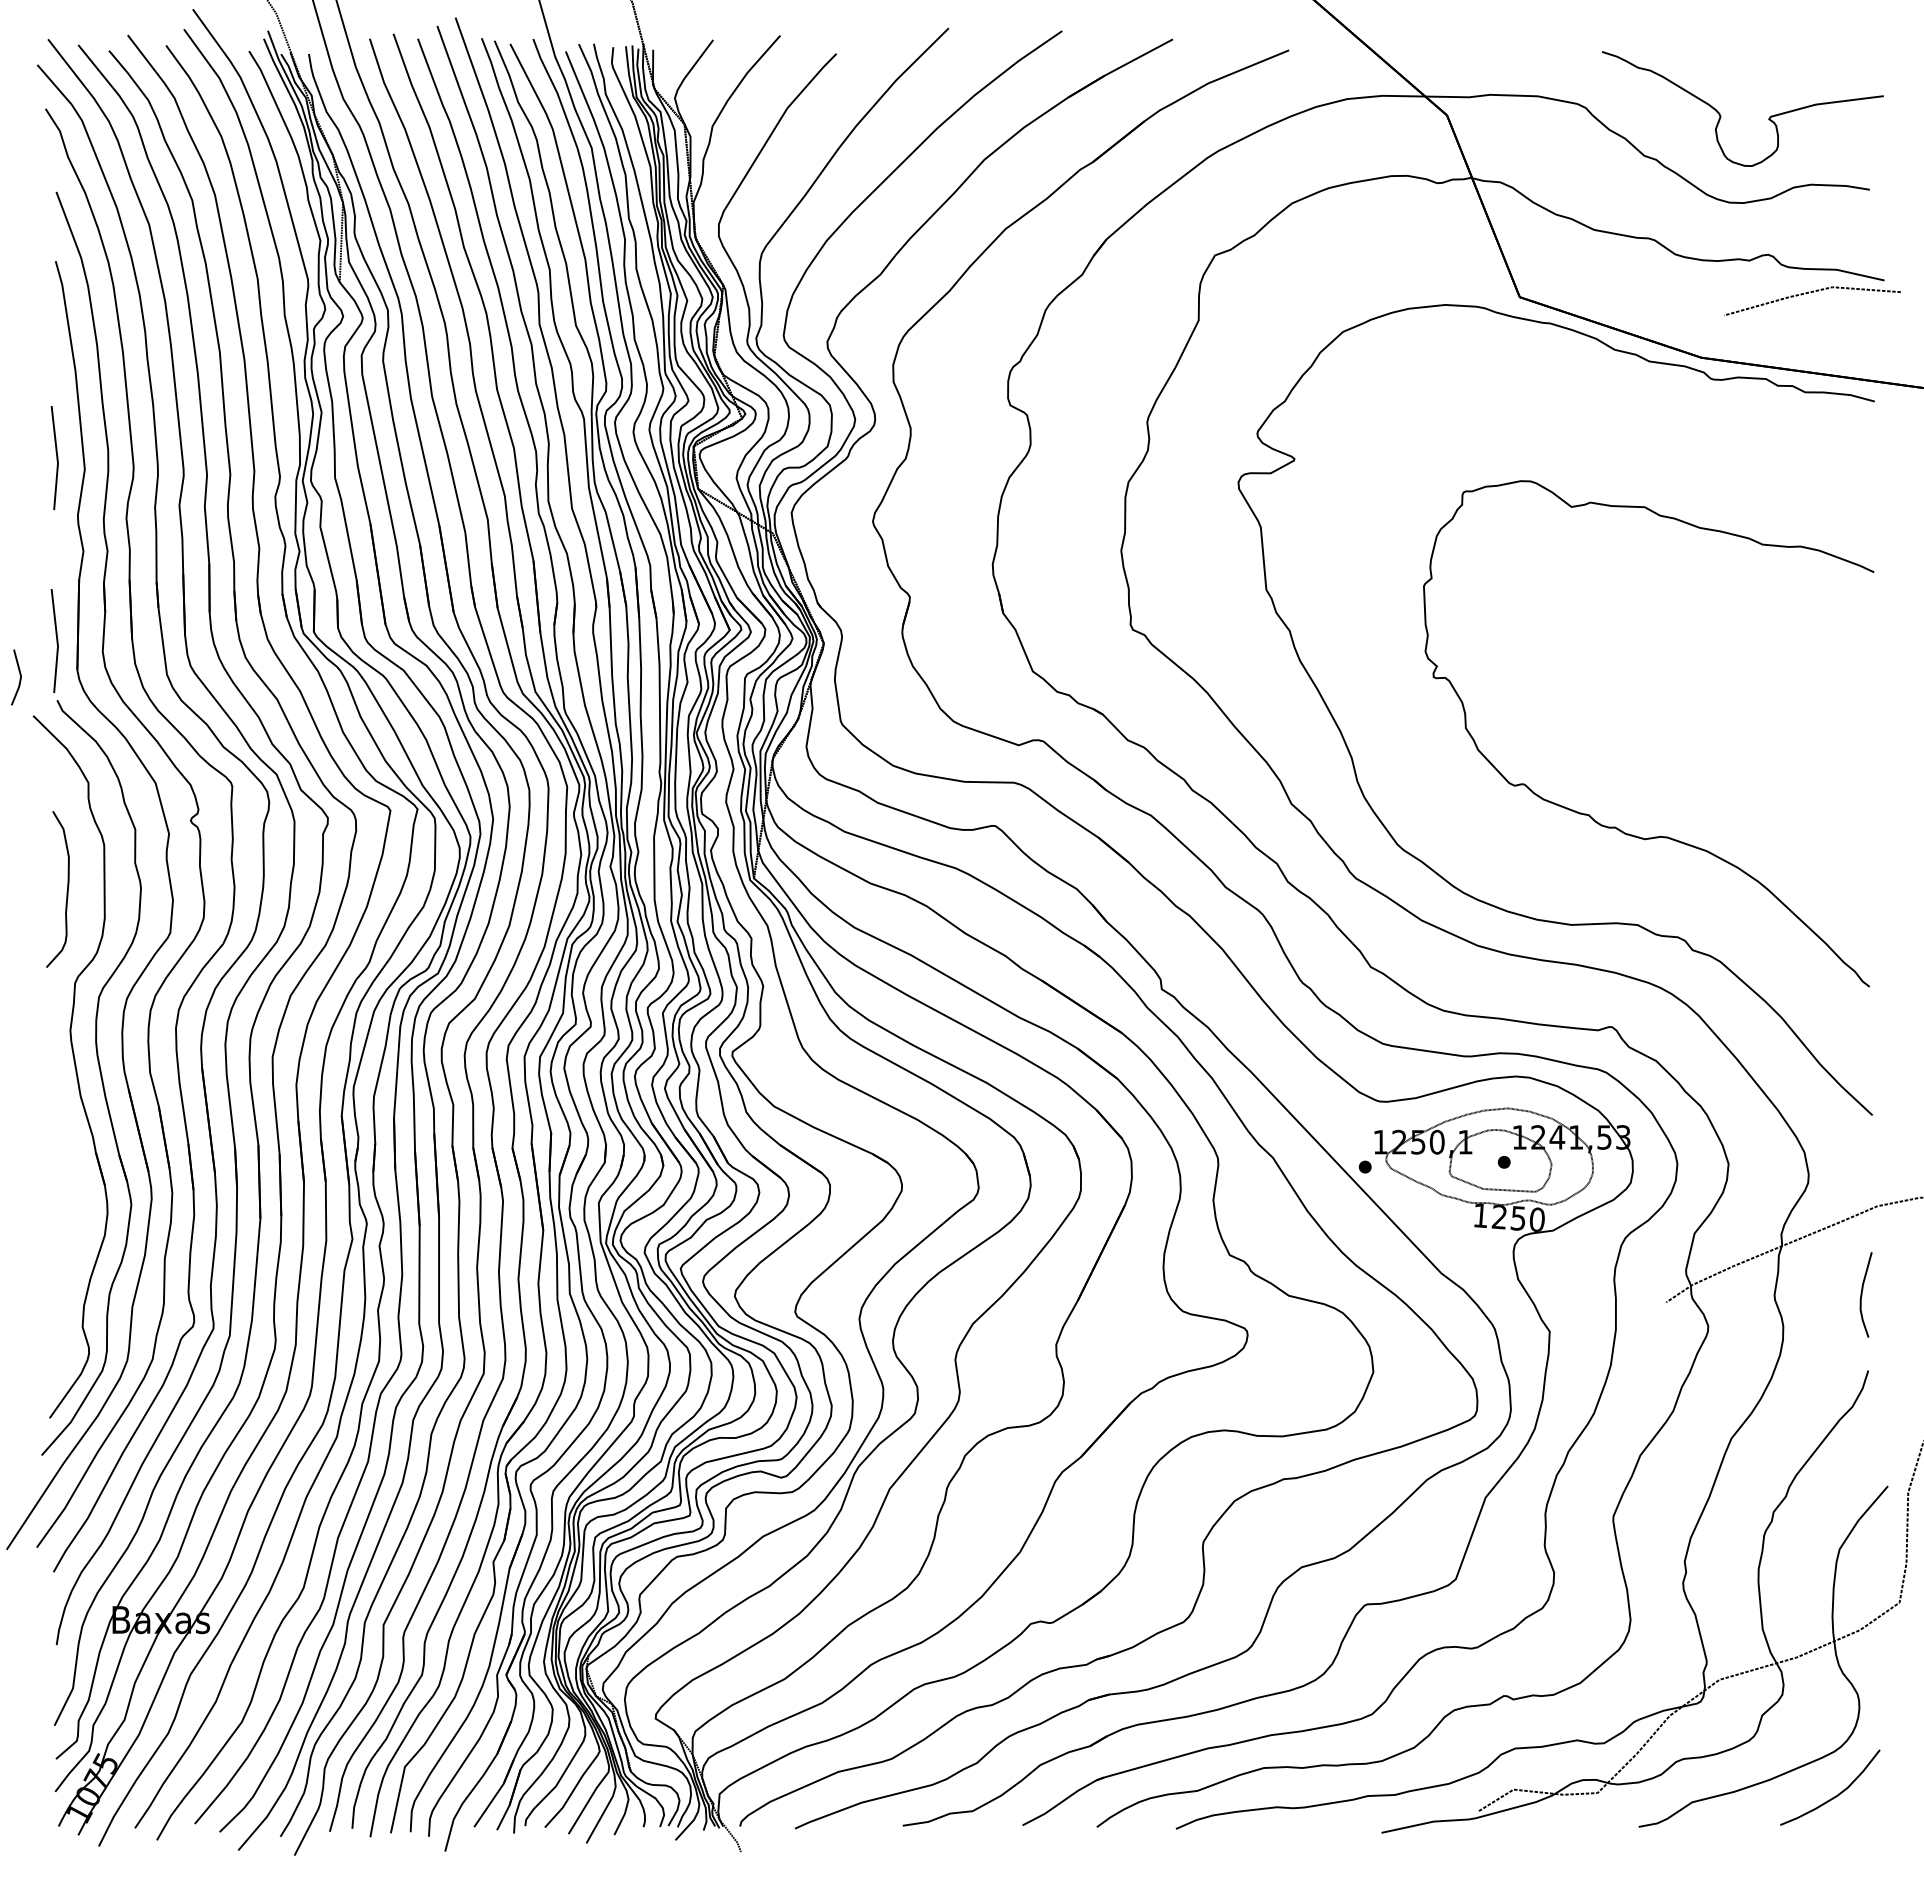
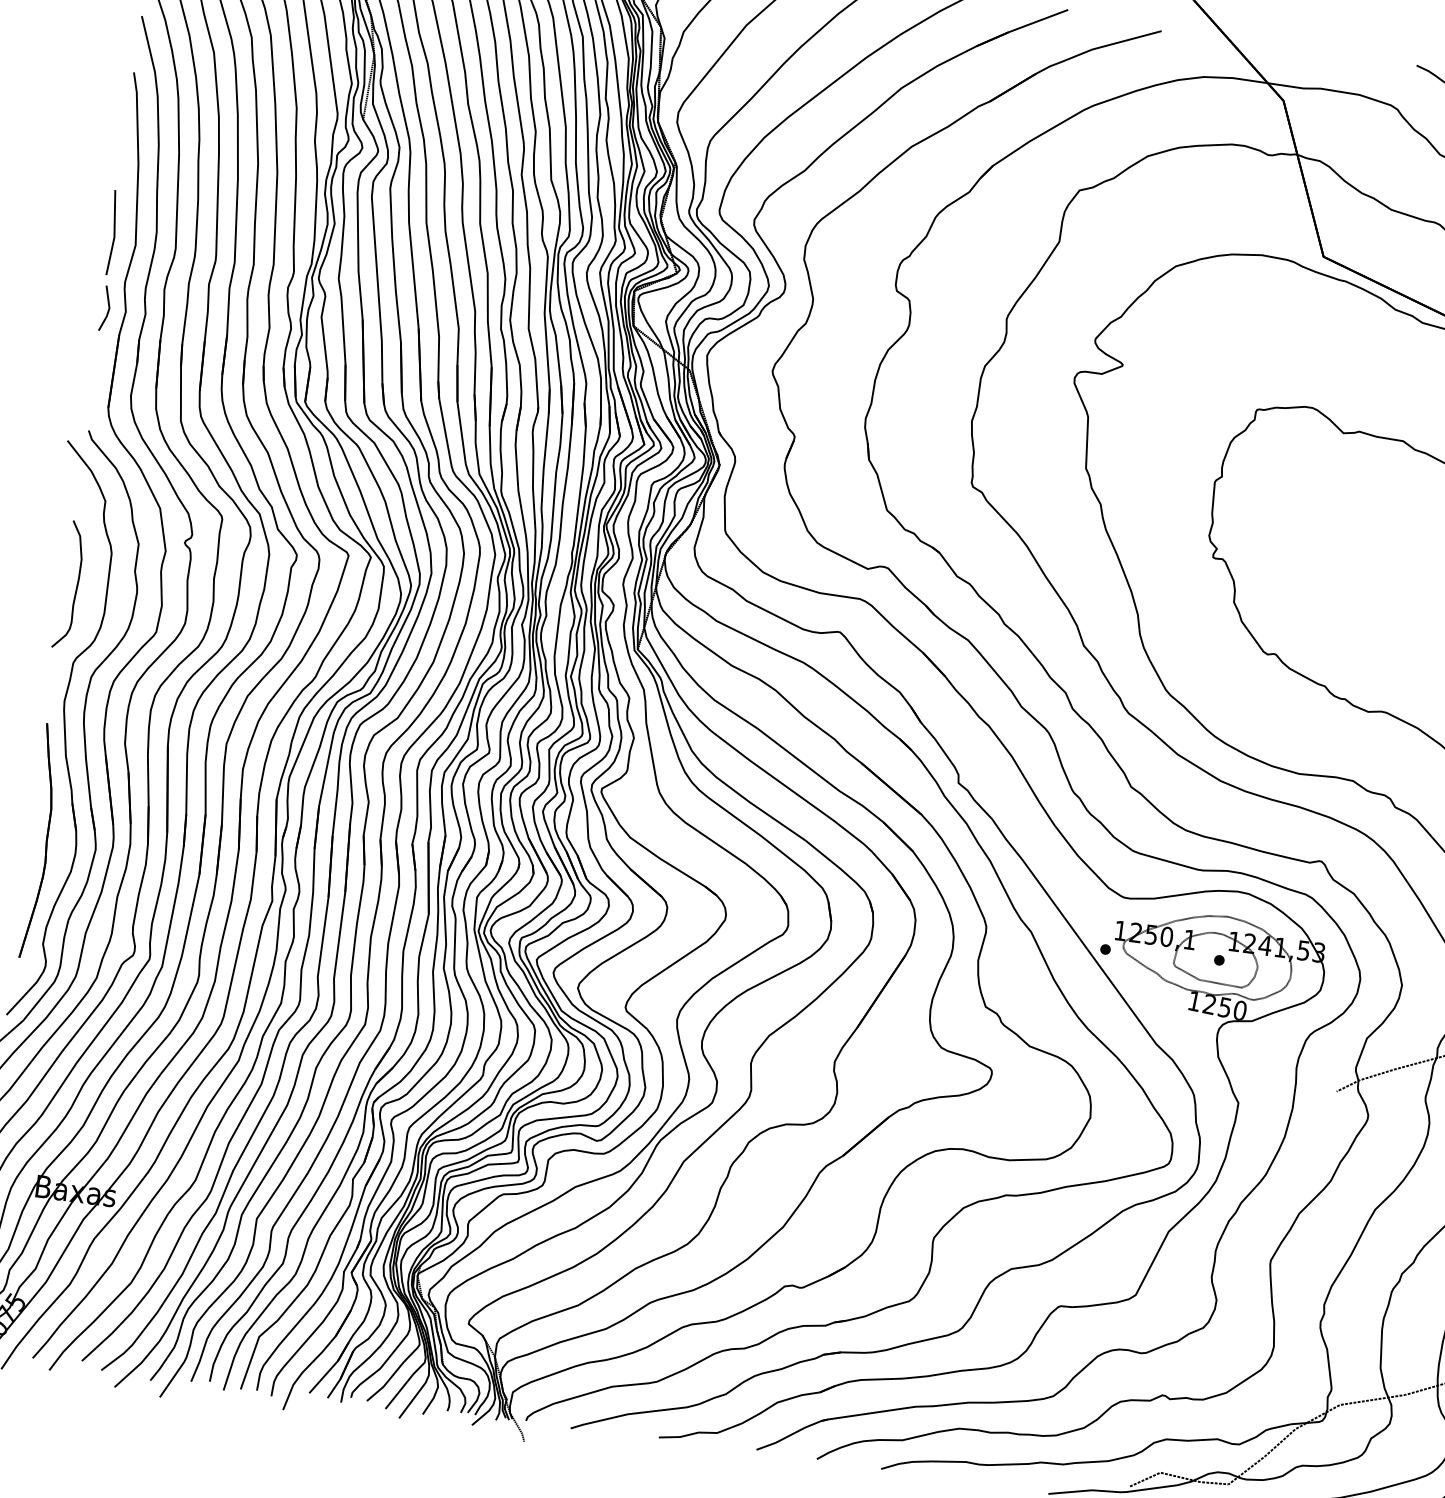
line: (56, 641) -> (94, 382), removed
line: (19, 678) -> (107, 309), moved
part: (70, 1203) -> (46, 842), added

